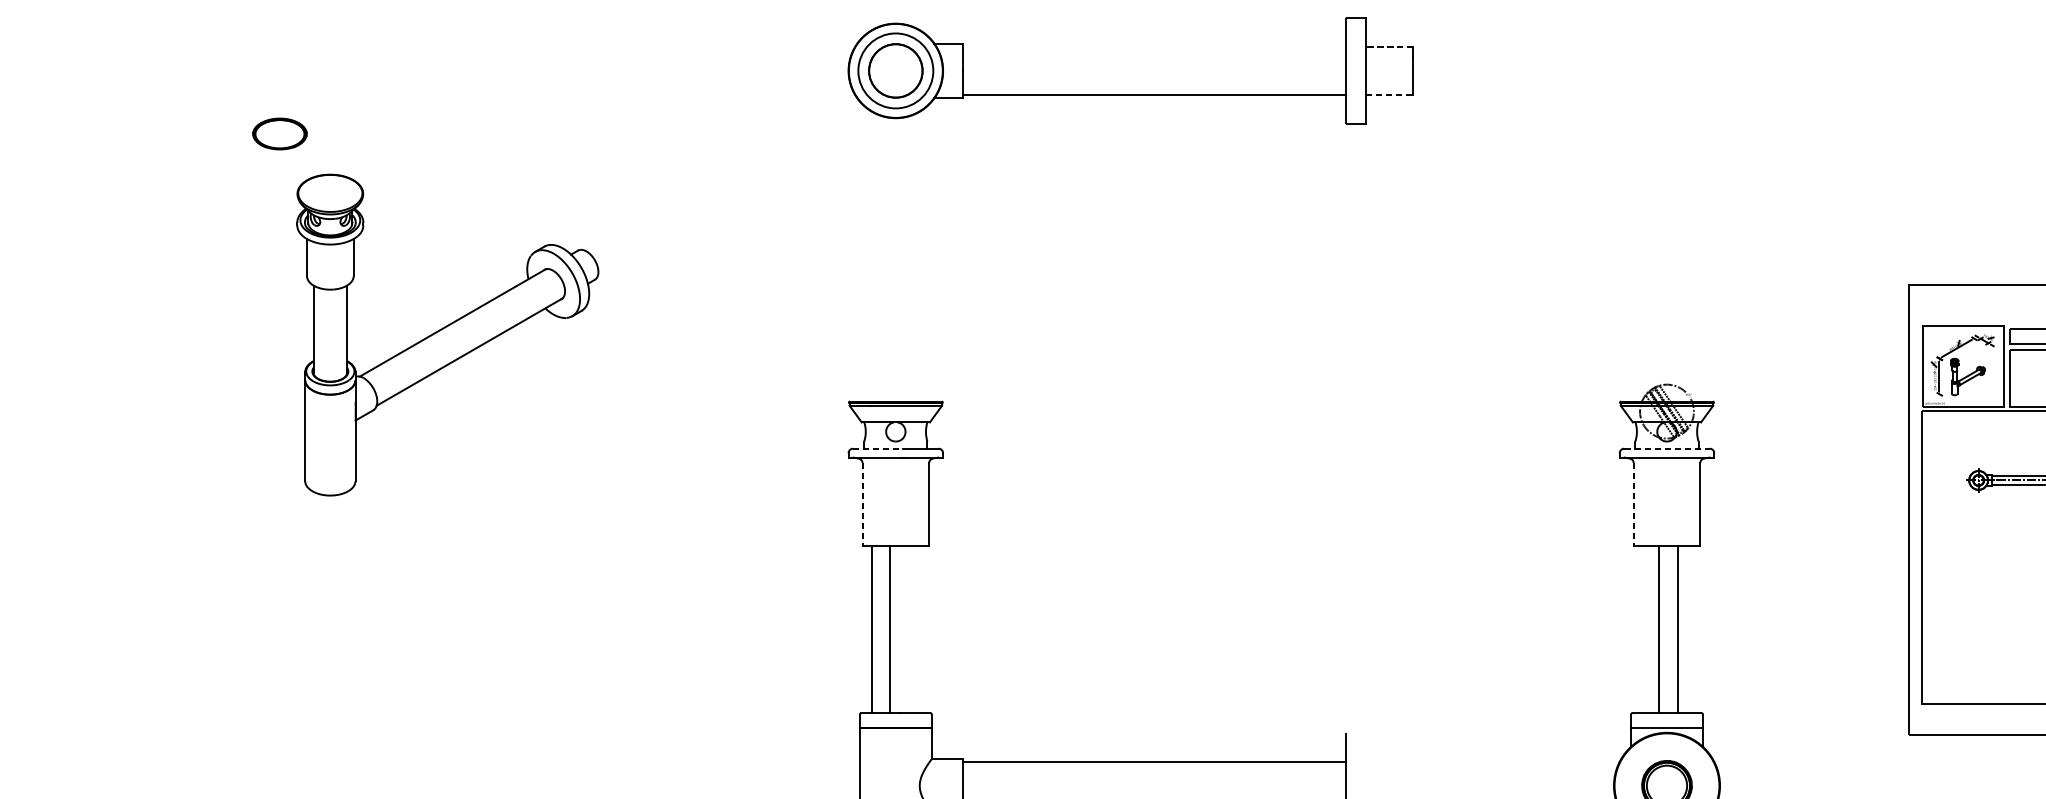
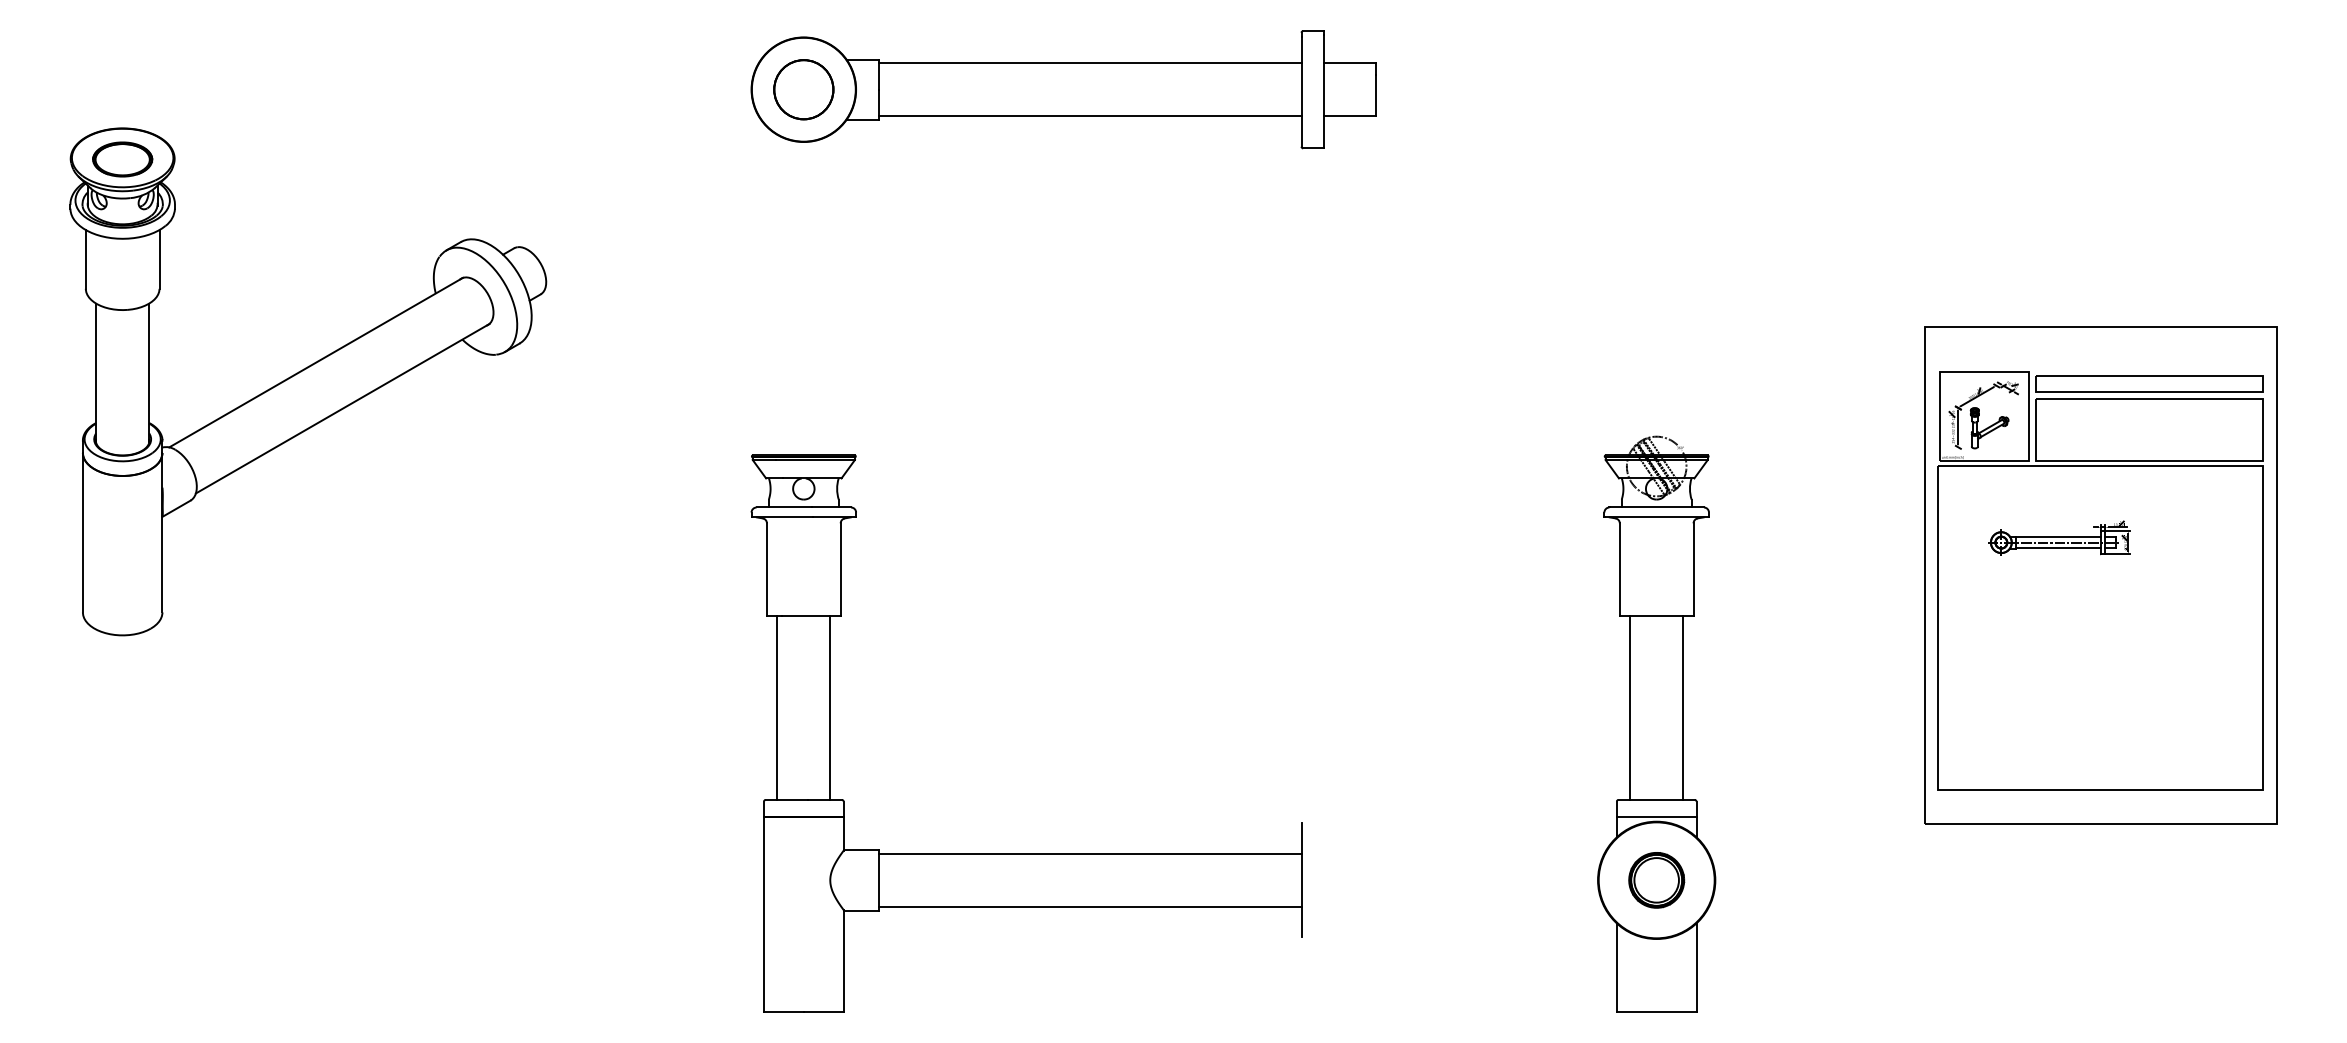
line: (1154, 47) -> (1089, 63), added
line: (1389, 47) -> (1349, 63), dashed -> solid
circle: (895, 70) -> (803, 89), size x0.71
line: (1390, 95) -> (1350, 116), dashed -> solid
part: (447, 334) -> (308, 381), size x1.43
line: (878, 448) -> (784, 507), dashed -> solid
line: (1667, 448) -> (1657, 507), dashed -> solid
line: (862, 504) -> (766, 569), dashed -> solid
line: (1633, 504) -> (1619, 569), dashed -> solid
line: (890, 629) -> (830, 707), moved
line: (1658, 629) -> (1683, 707), moved
line: (1678, 629) -> (1630, 707), moved

